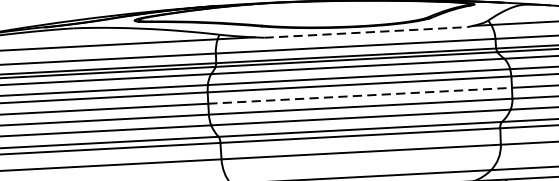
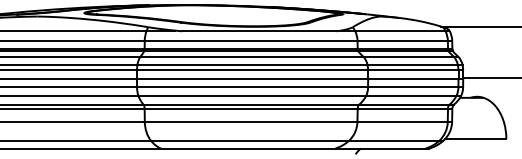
line: (367, 32) -> (260, 31), dashed -> solid
line: (360, 96) -> (252, 79), dashed -> solid

